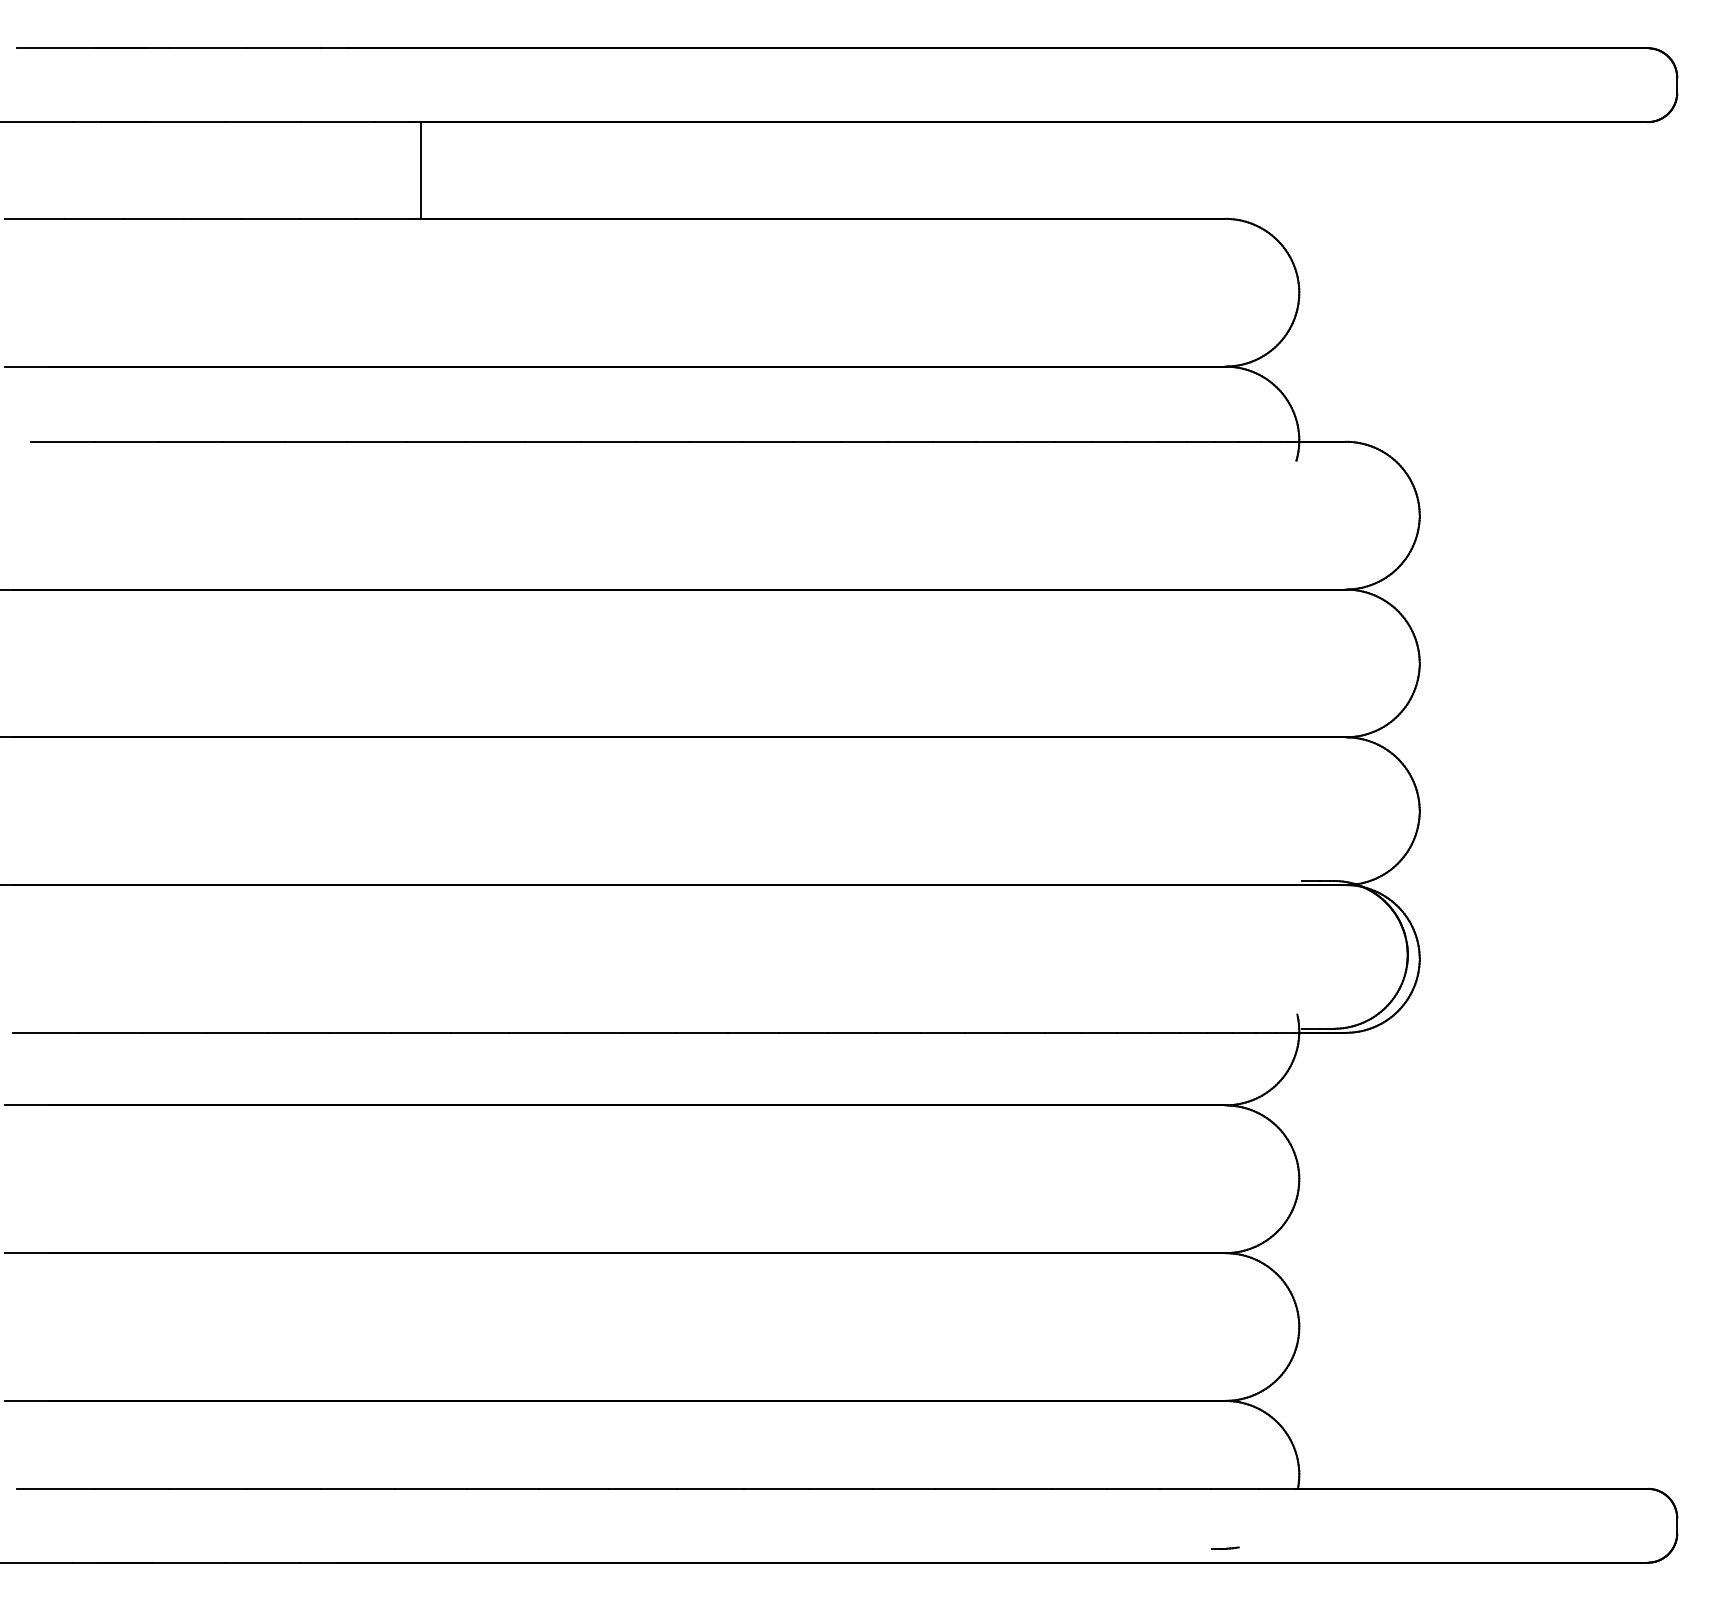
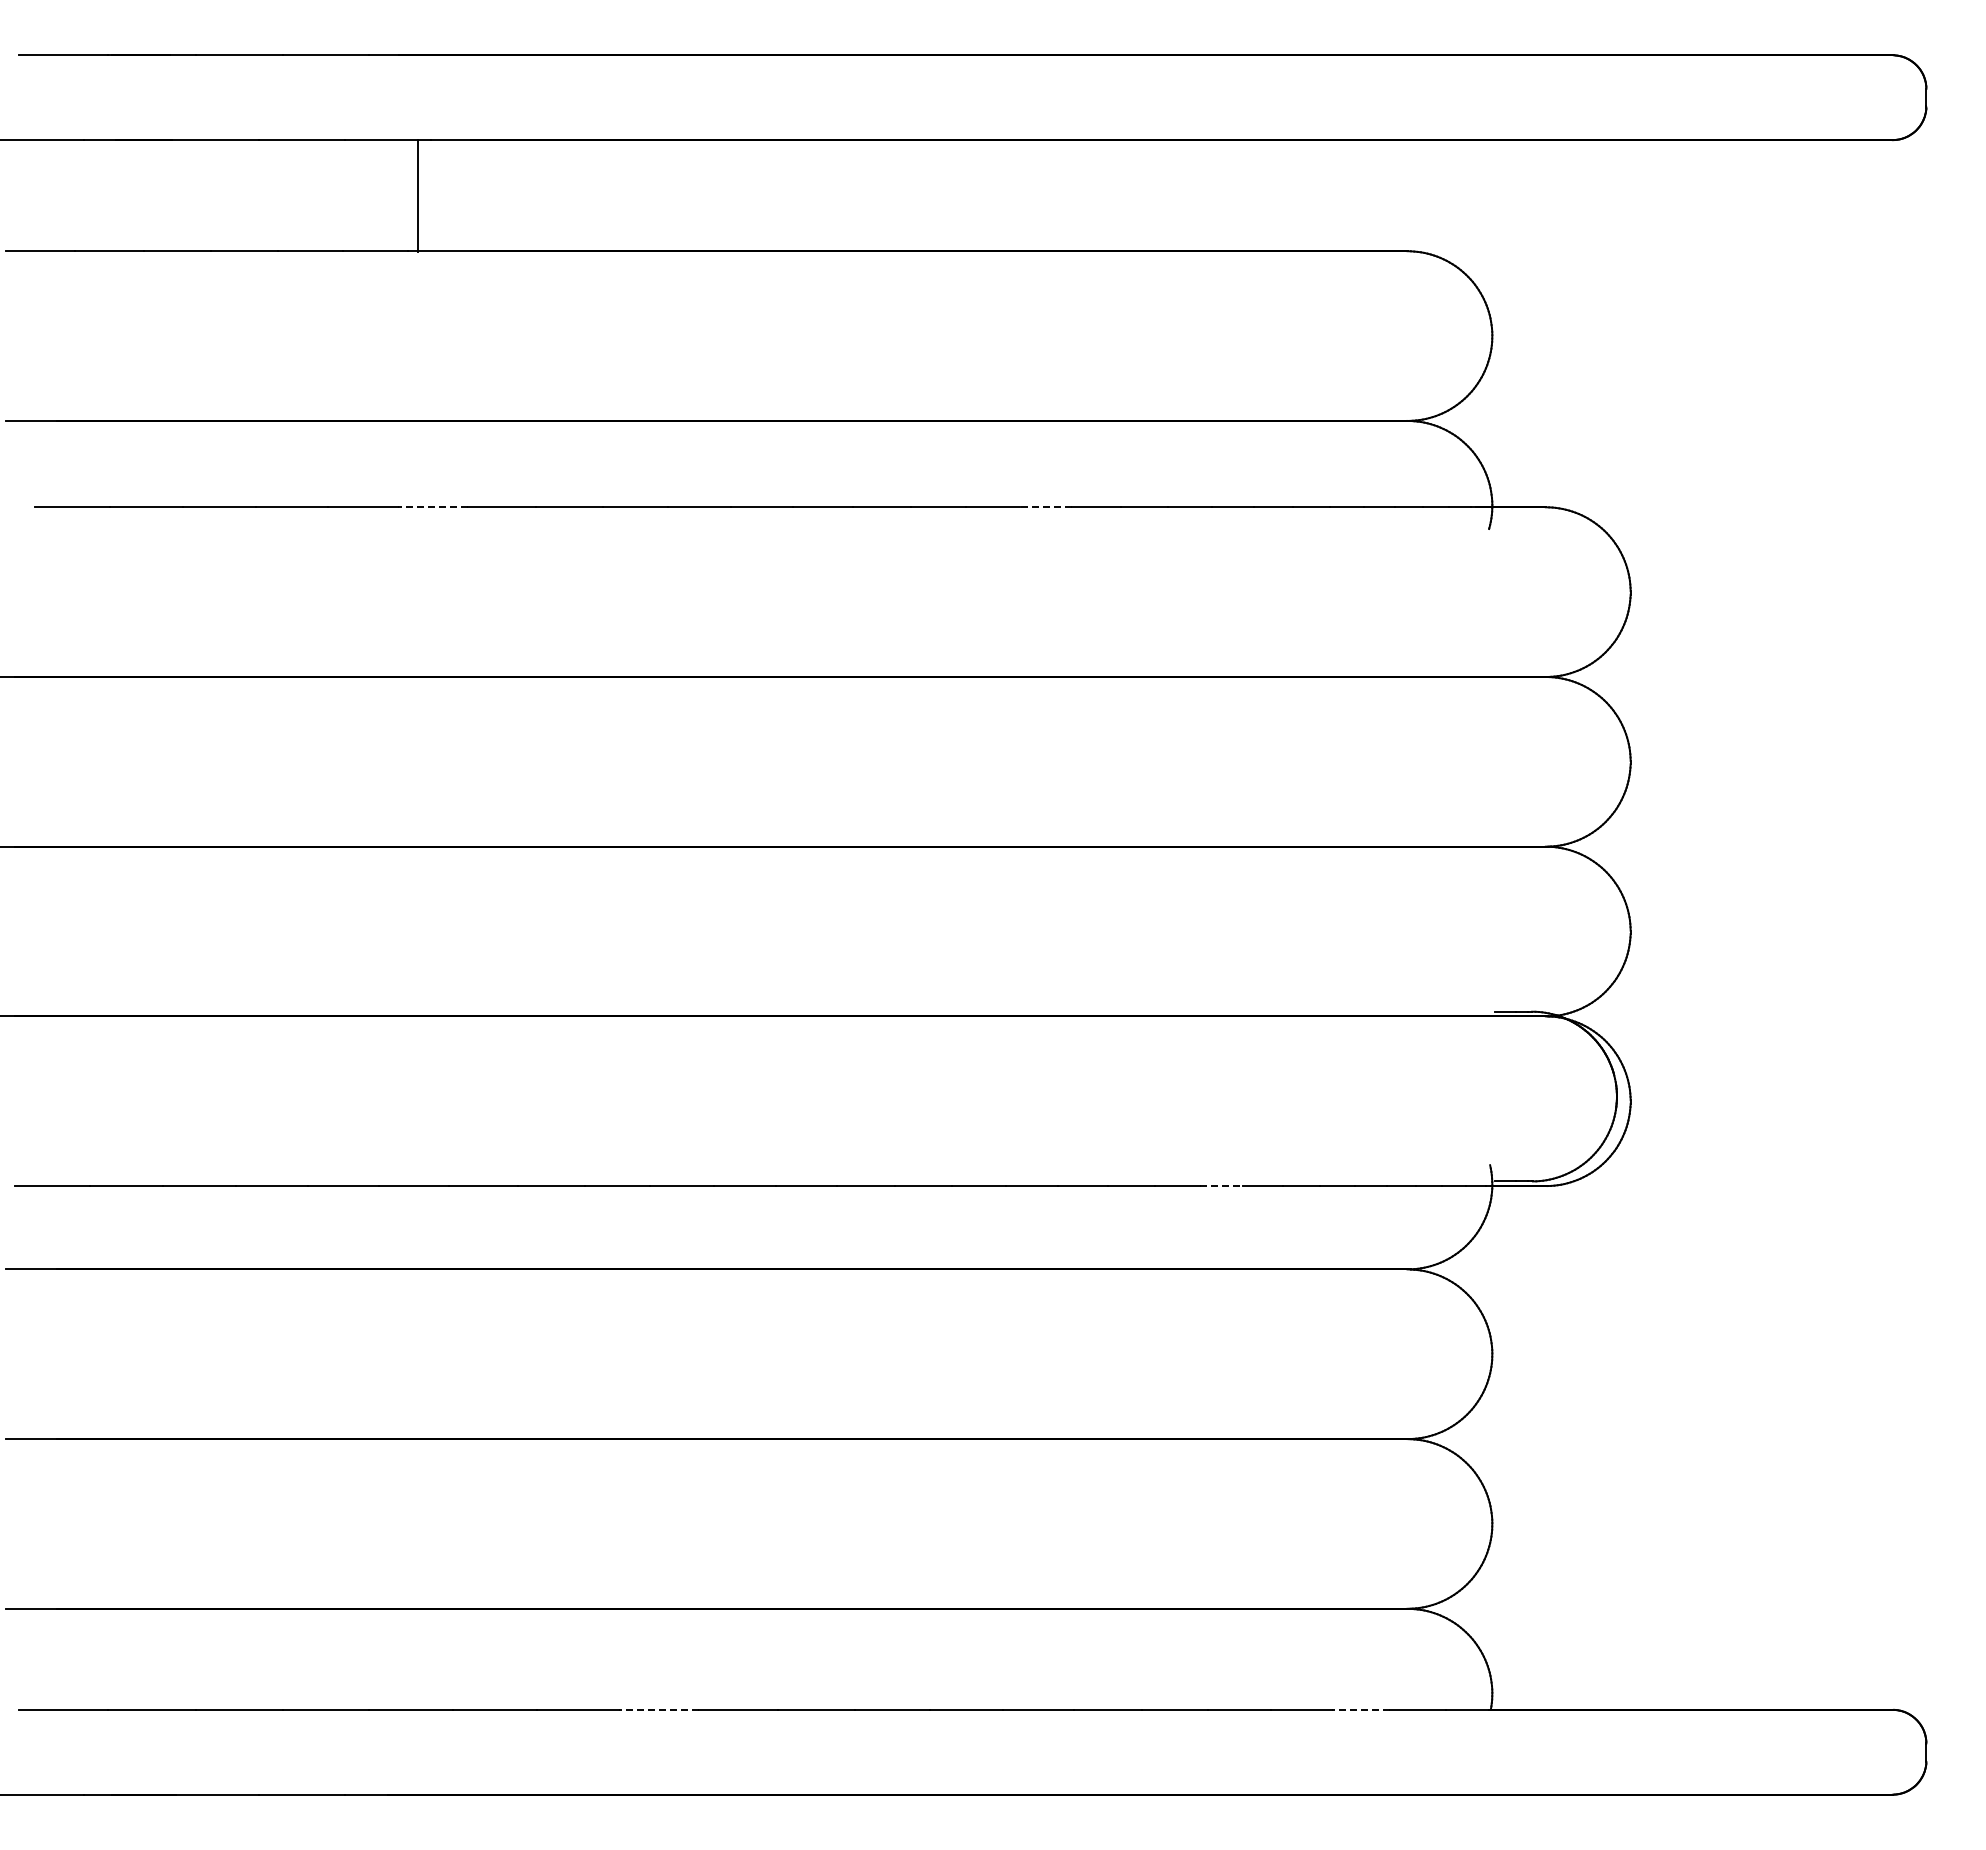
line: (421, 170) -> (418, 195), moved
line: (377, 441) -> (433, 507), solid -> dashed
line: (910, 441) -> (1045, 507), solid -> dashed
line: (1064, 1033) -> (1222, 1186), solid -> dashed
line: (573, 1488) -> (658, 1709), solid -> dashed
line: (1184, 1488) -> (1360, 1709), solid -> dashed
line: (1225, 1547) -> (1407, 1777), removed

